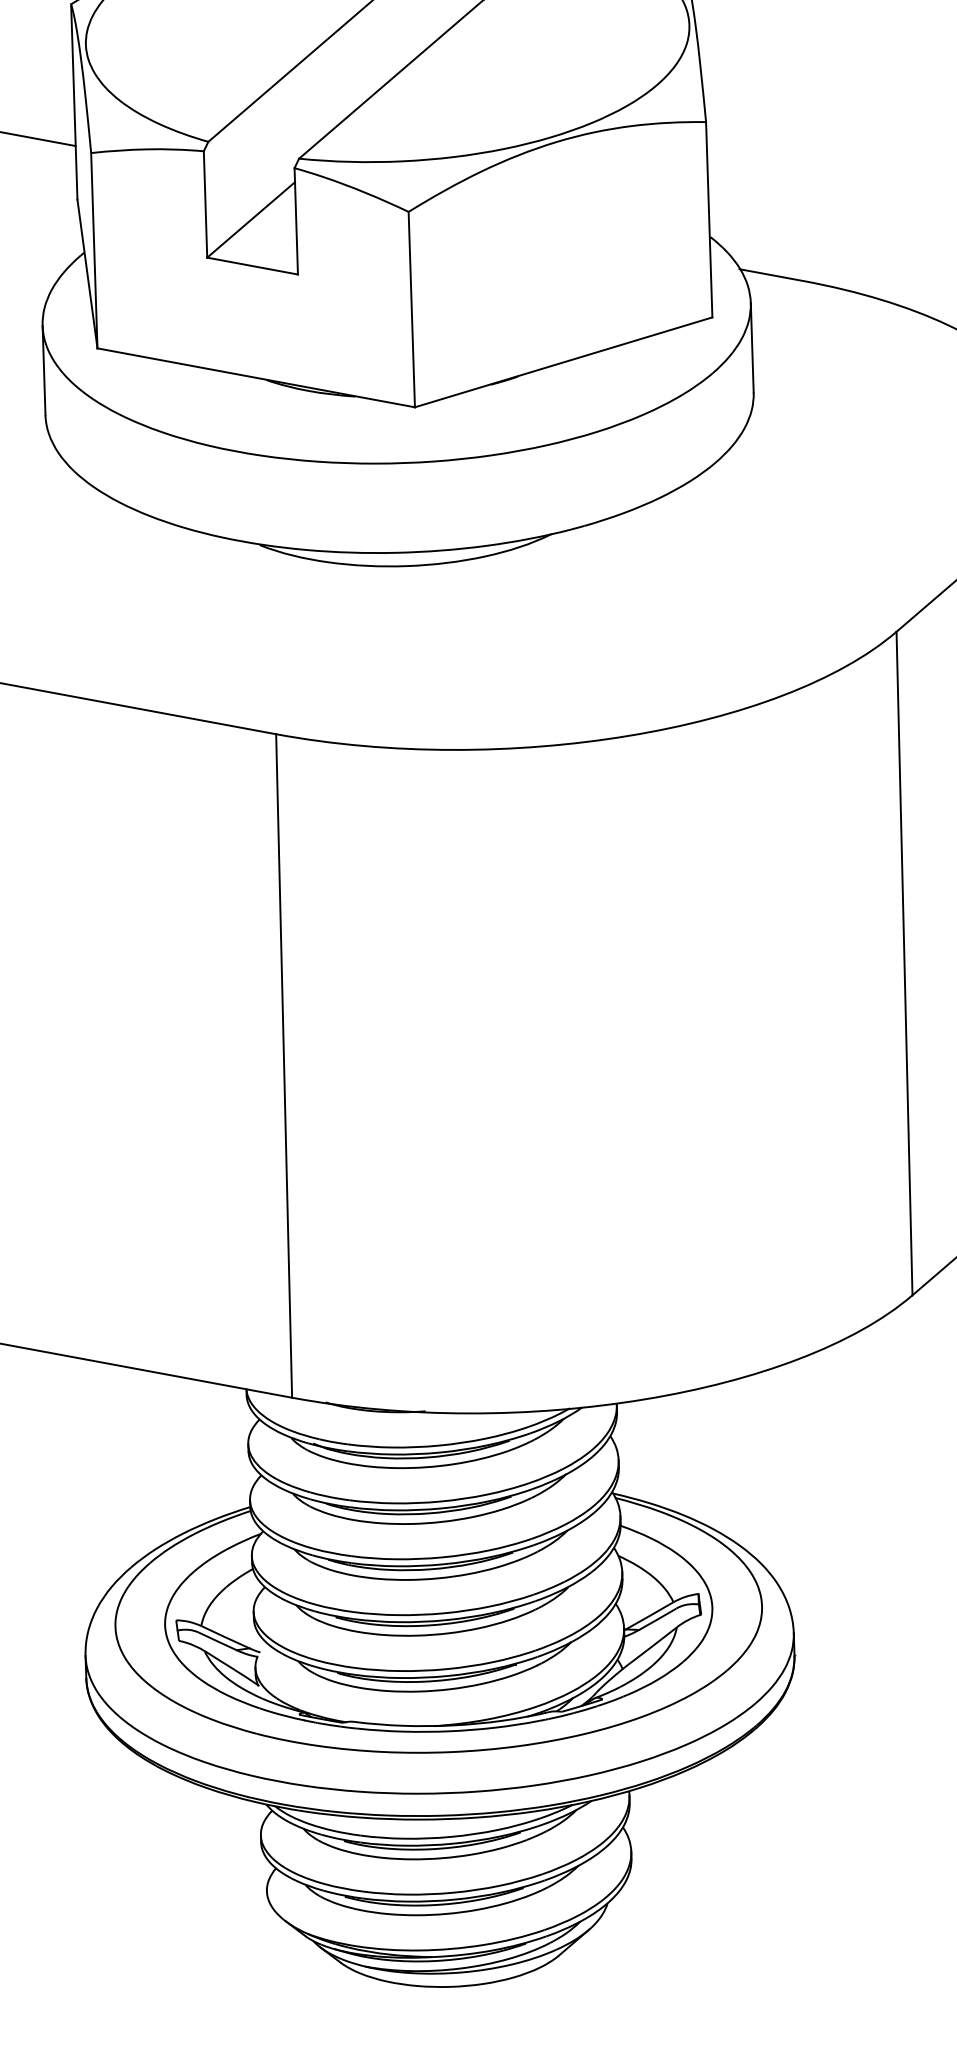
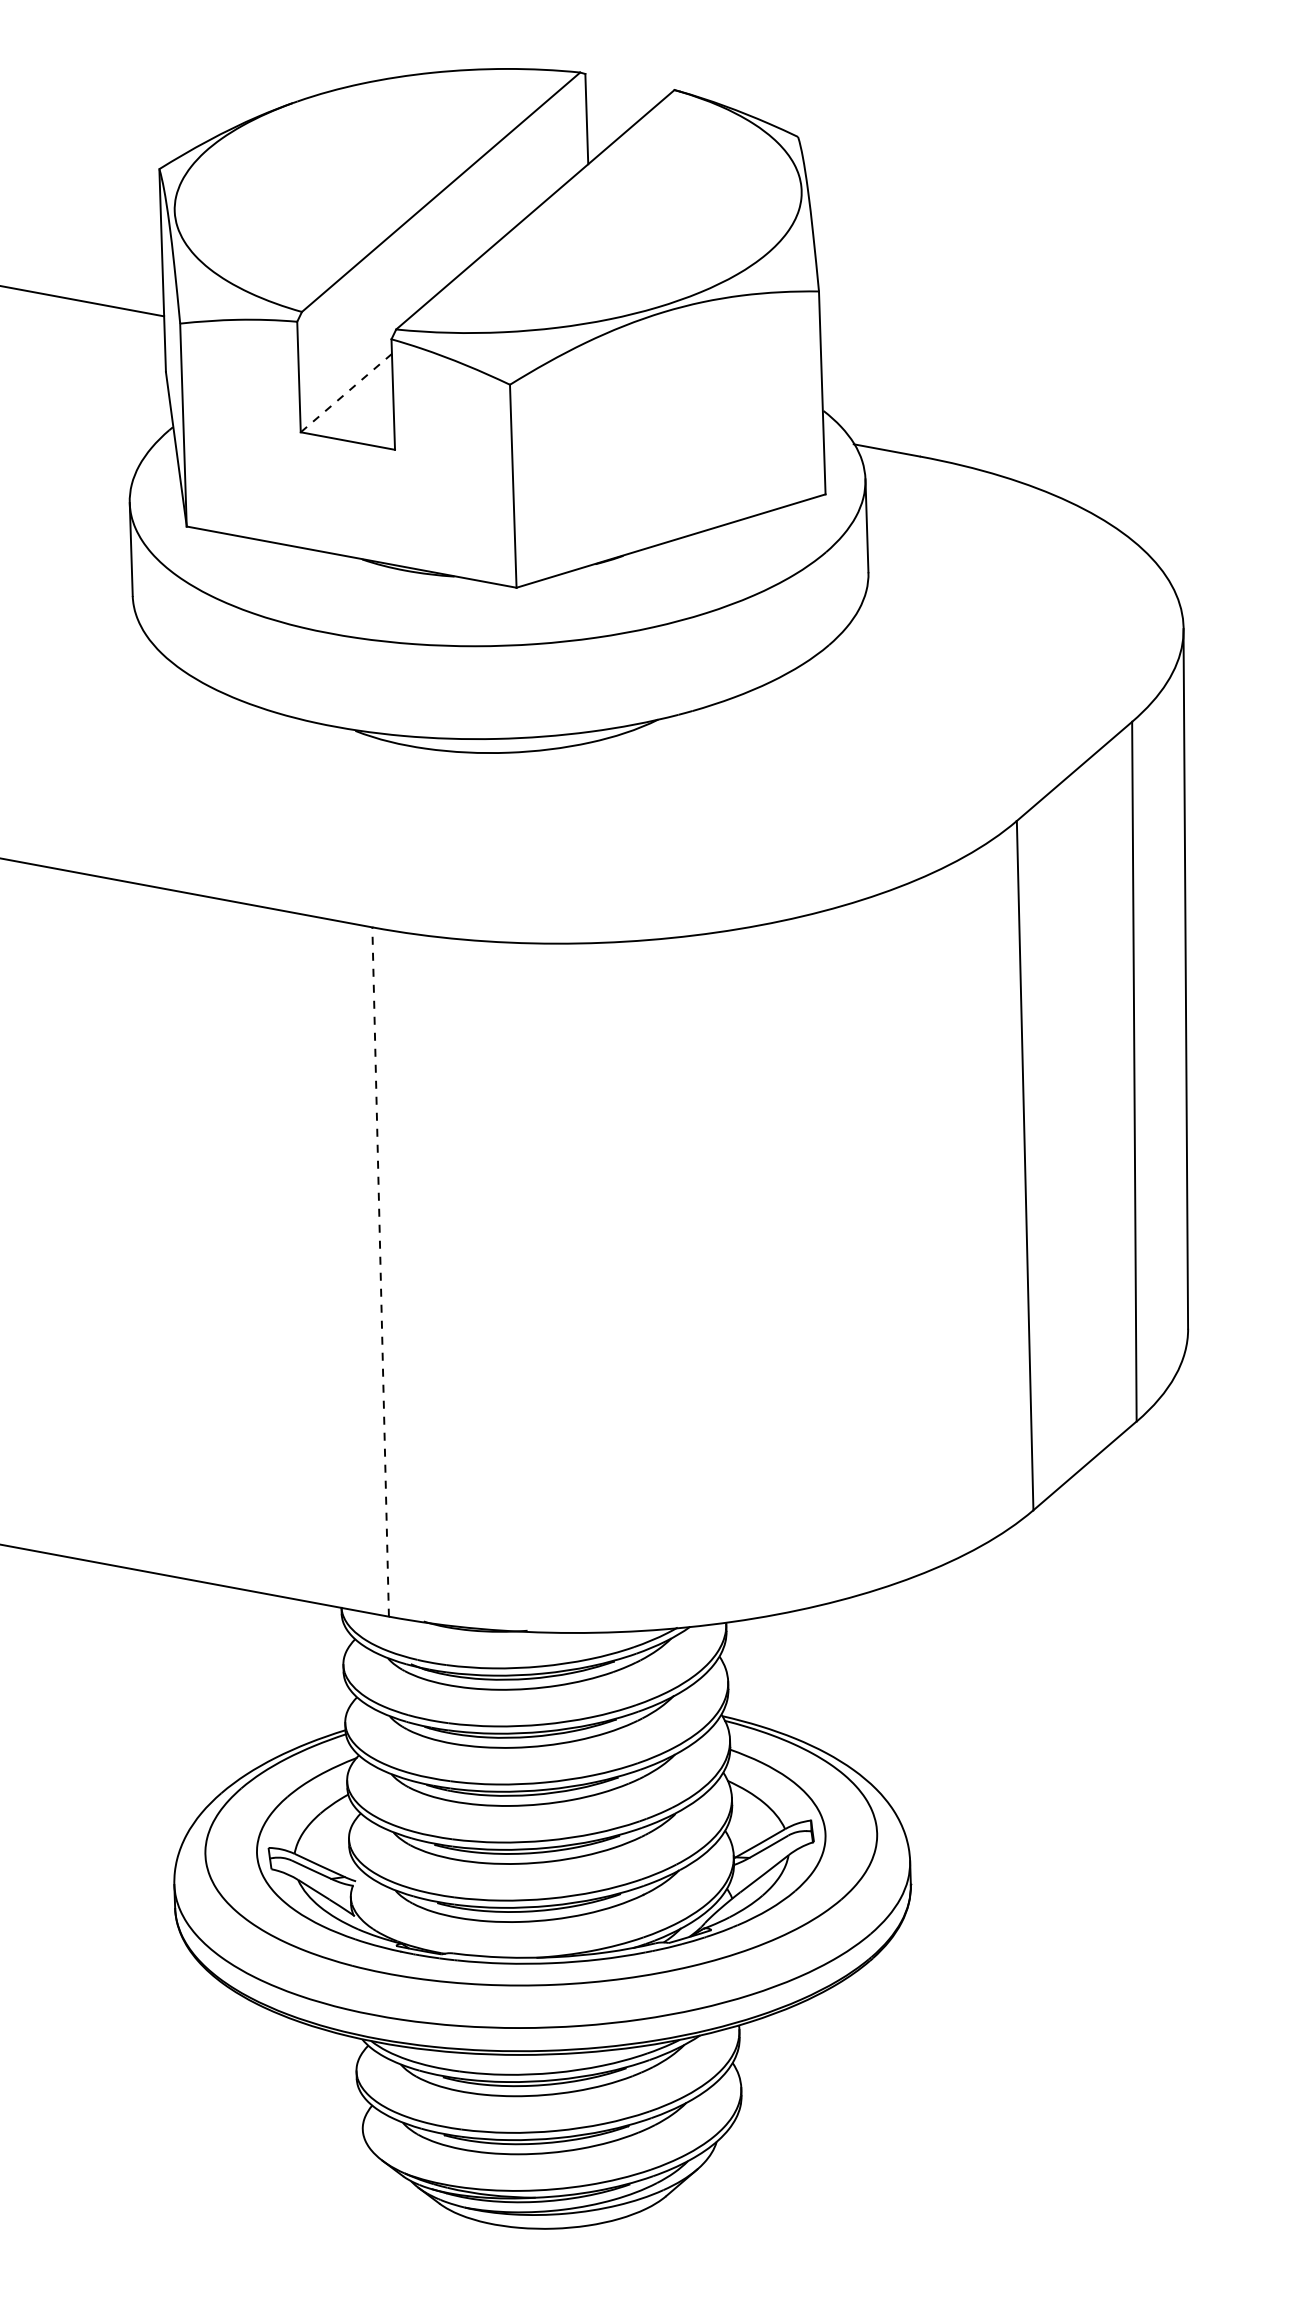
line: (251, 220) -> (346, 393), solid -> dashed
line: (283, 1066) -> (380, 1272), solid -> dashed

